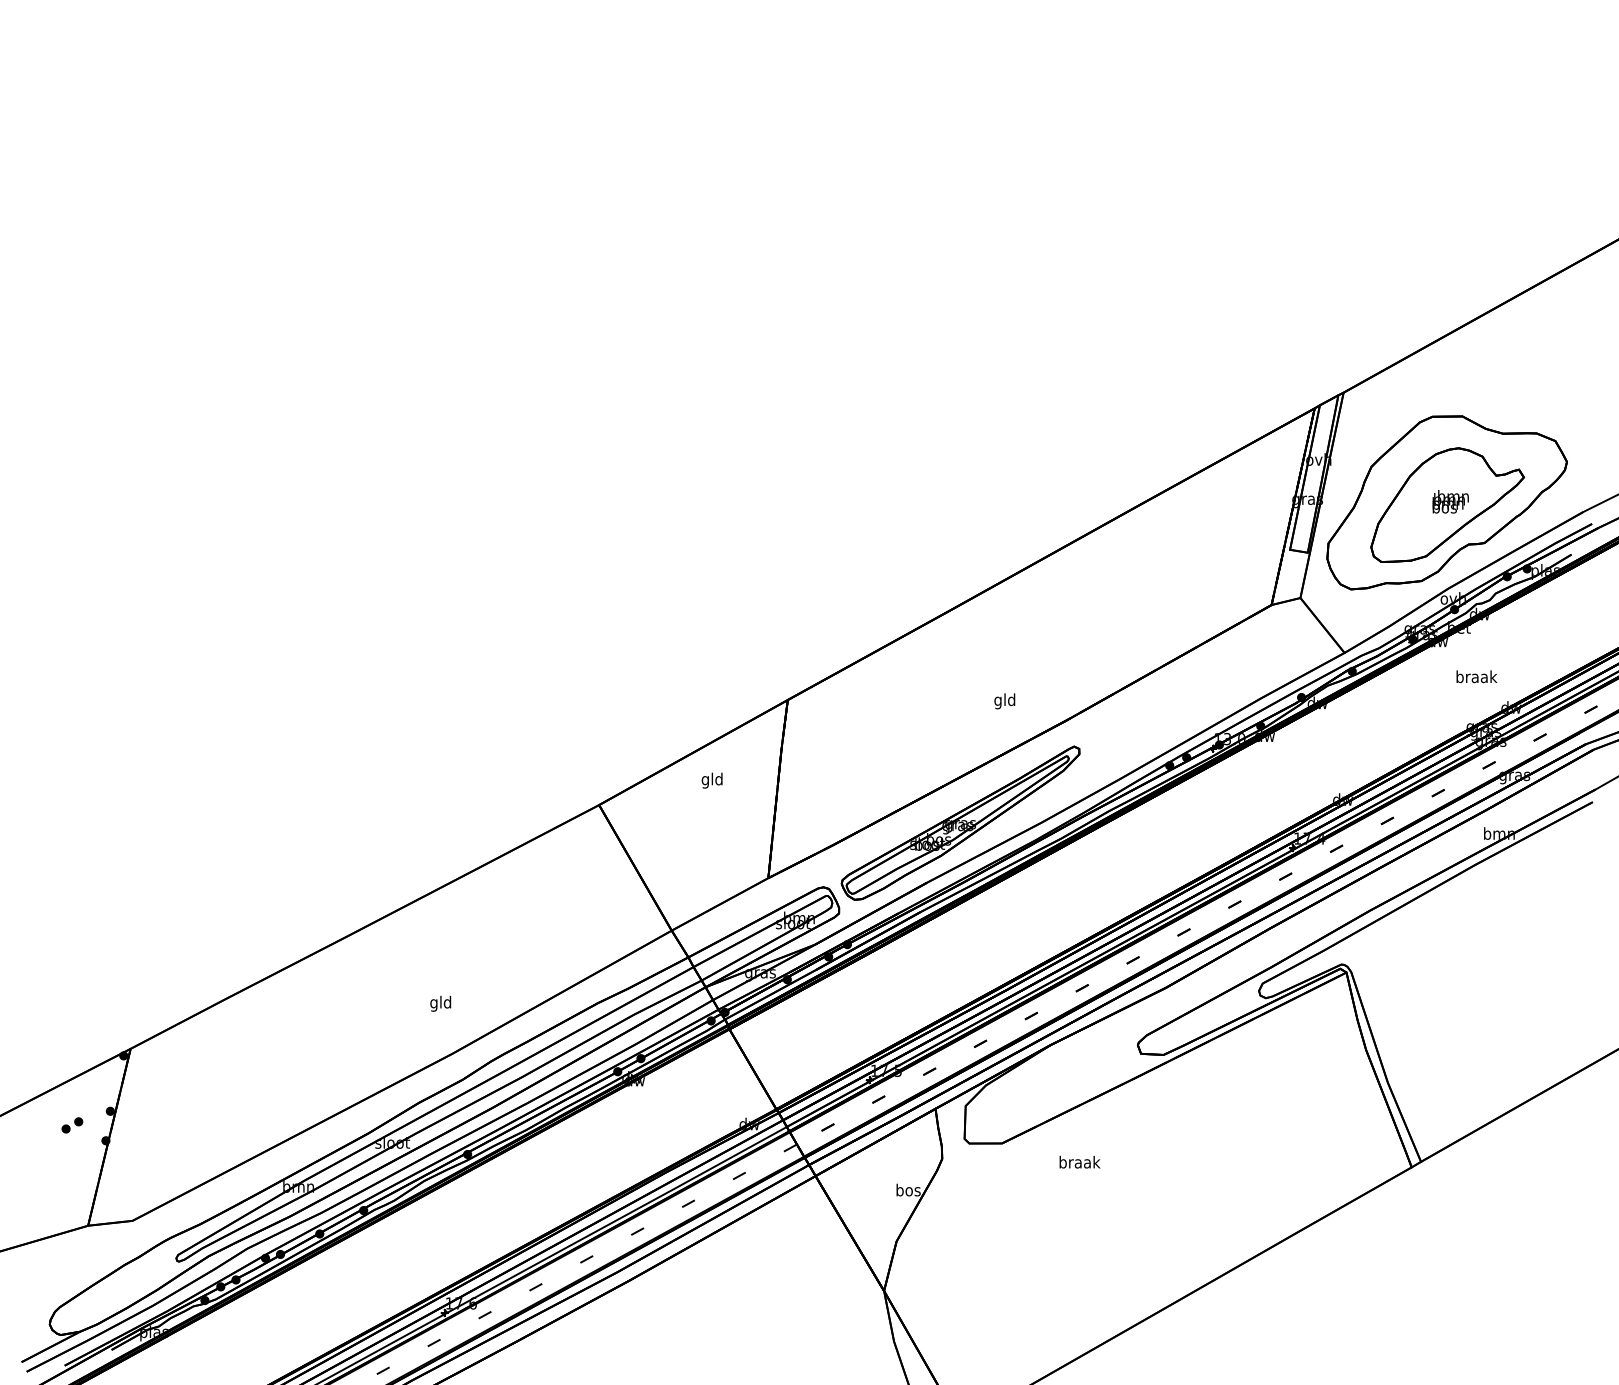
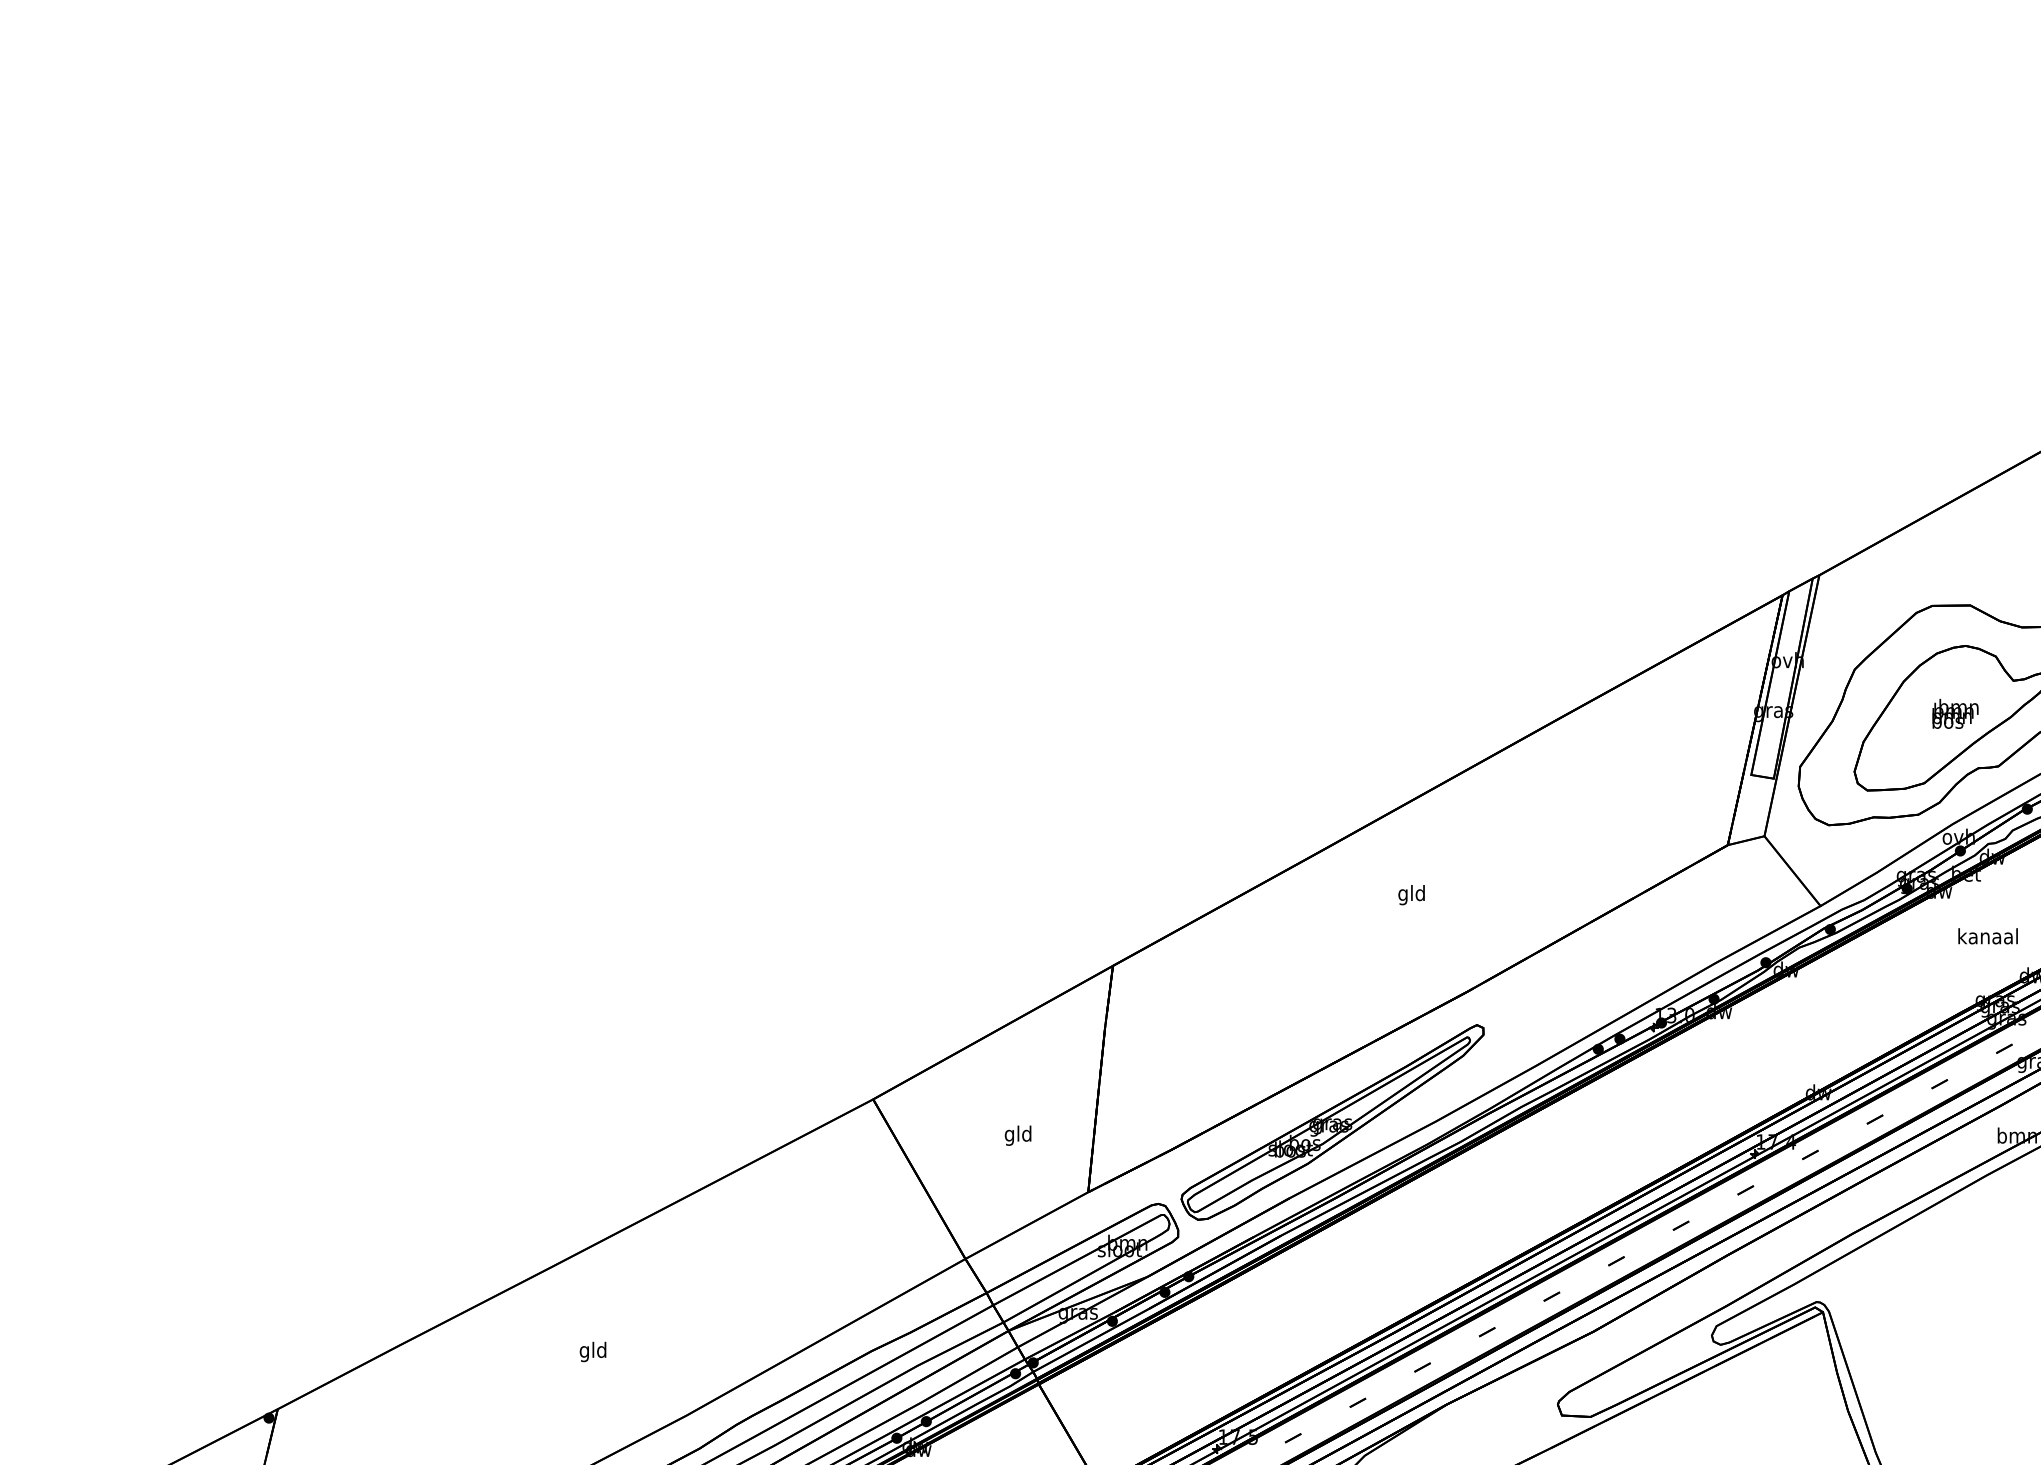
text: (1476, 676) -> (1988, 935), braak -> kanaal
text: (1004, 701) -> (1411, 895), moved
text: (711, 780) -> (1017, 1135), moved
text: (440, 1003) -> (592, 1351), moved

